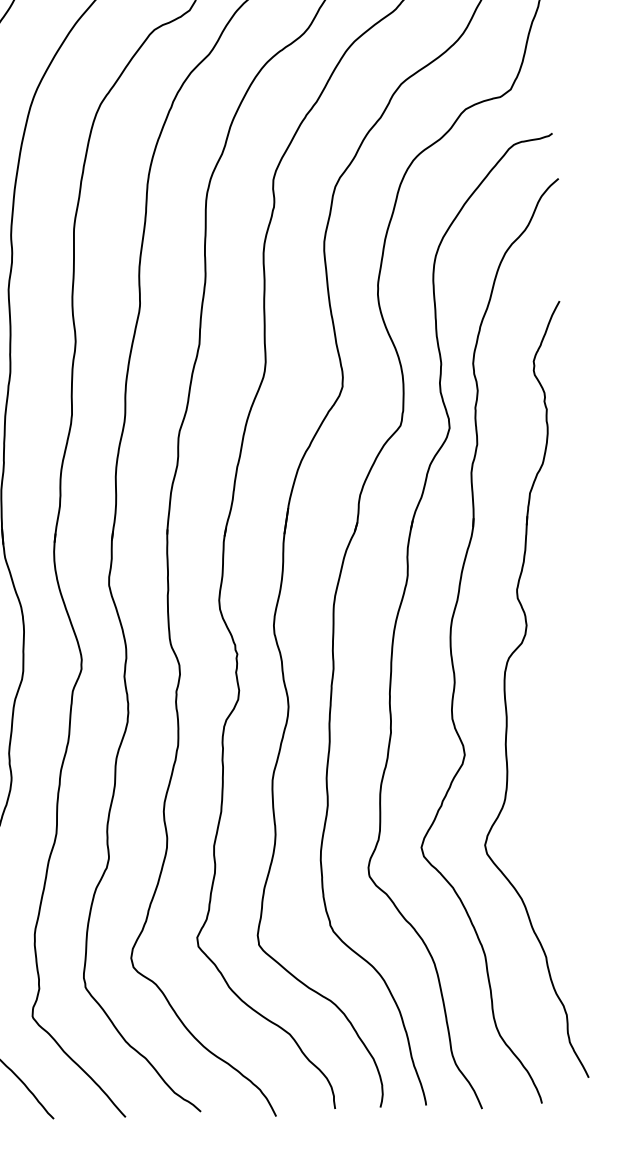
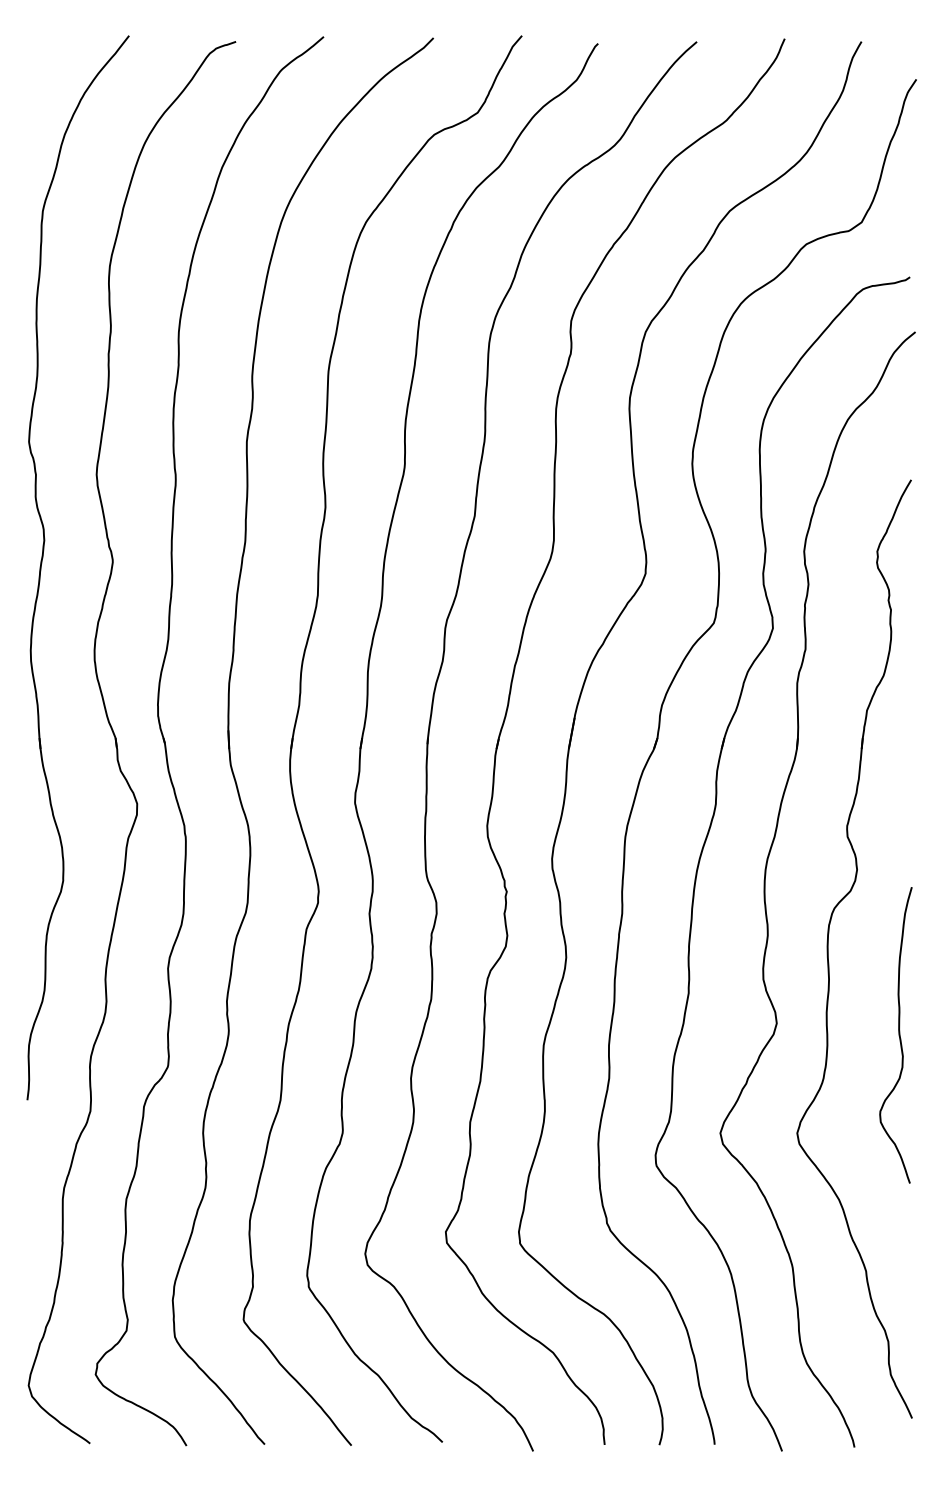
curve: (565, 761) -> (898, 1035), added

